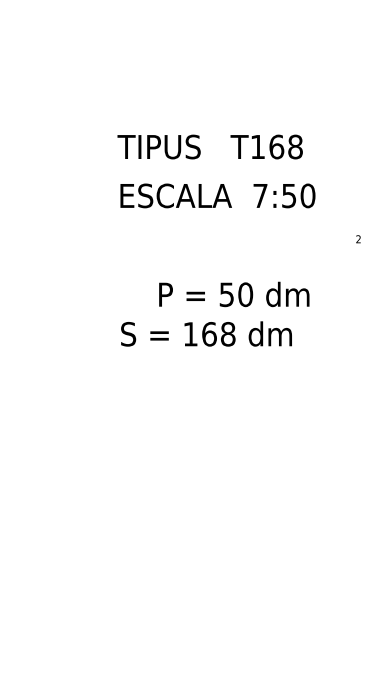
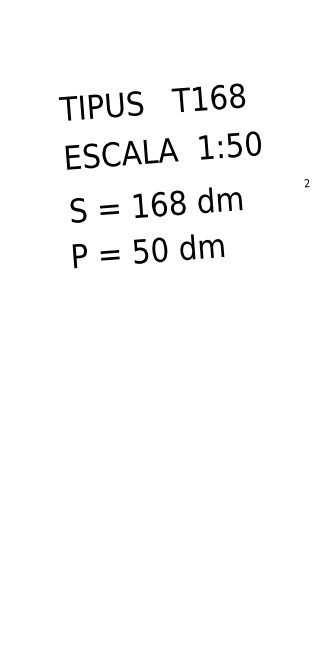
text: (260, 195) -> (206, 146), 7:50 -> 1:50
text: (234, 294) -> (148, 250), moved
text: (206, 333) -> (156, 203), moved

